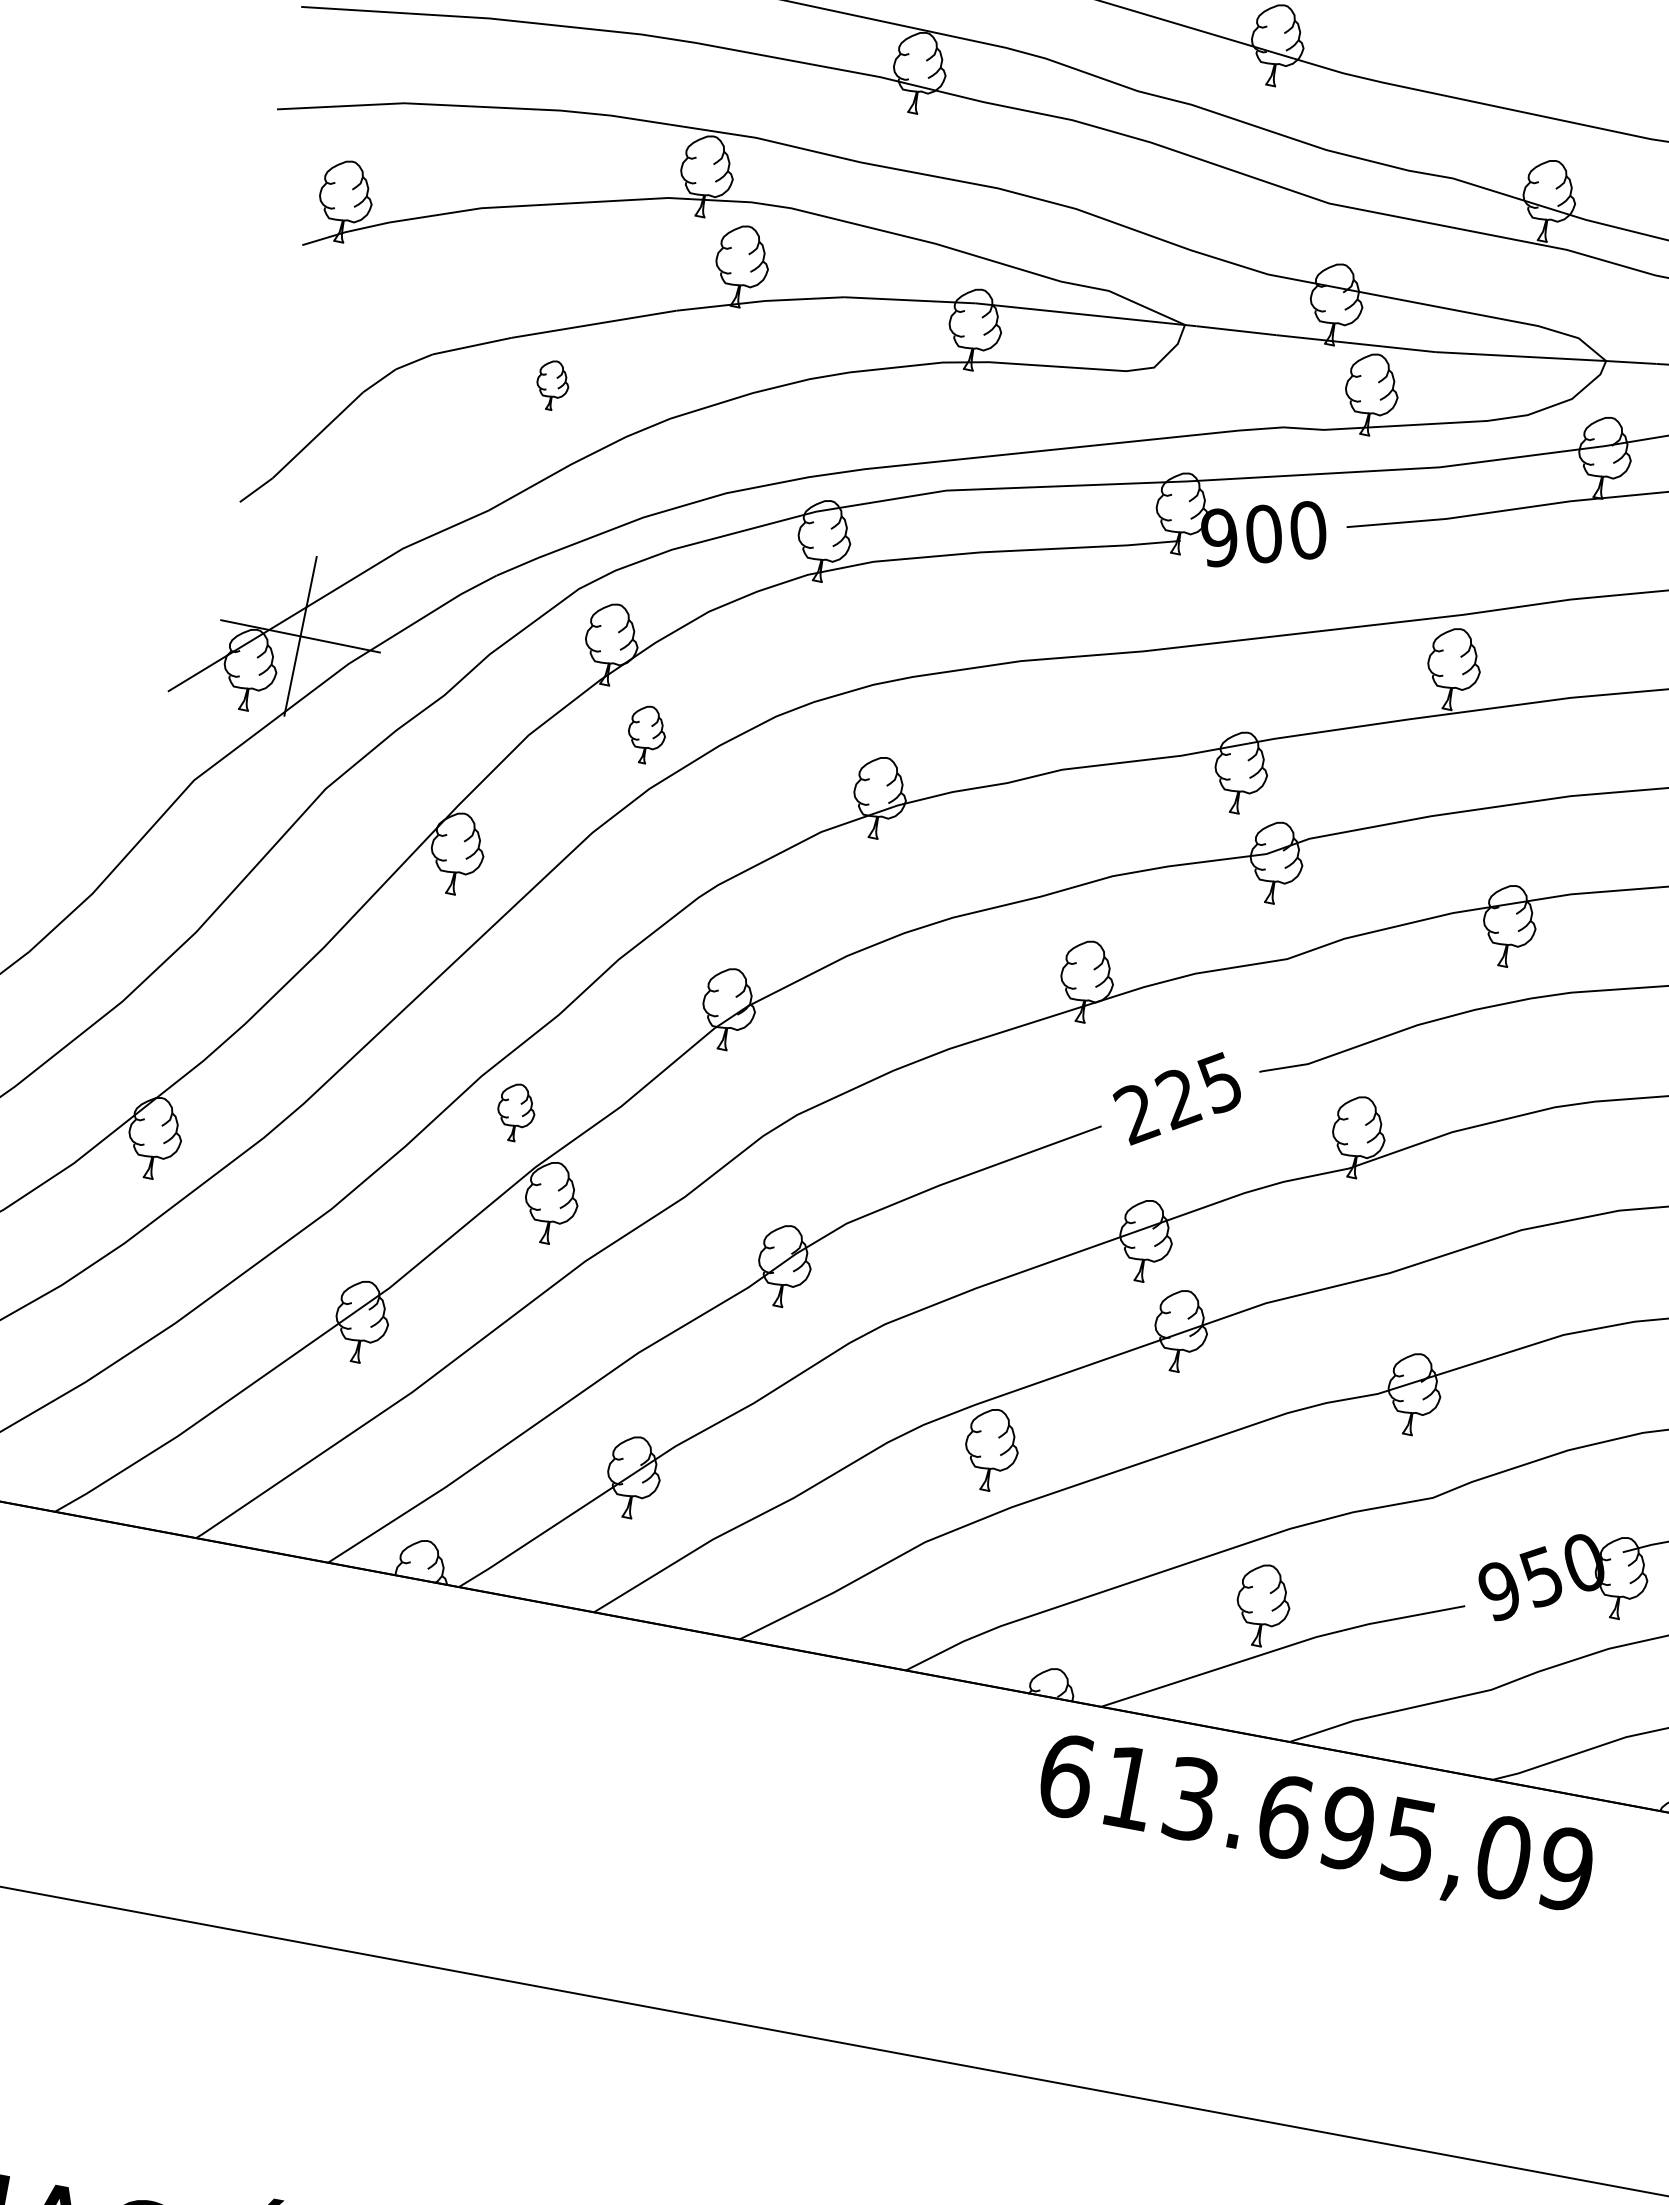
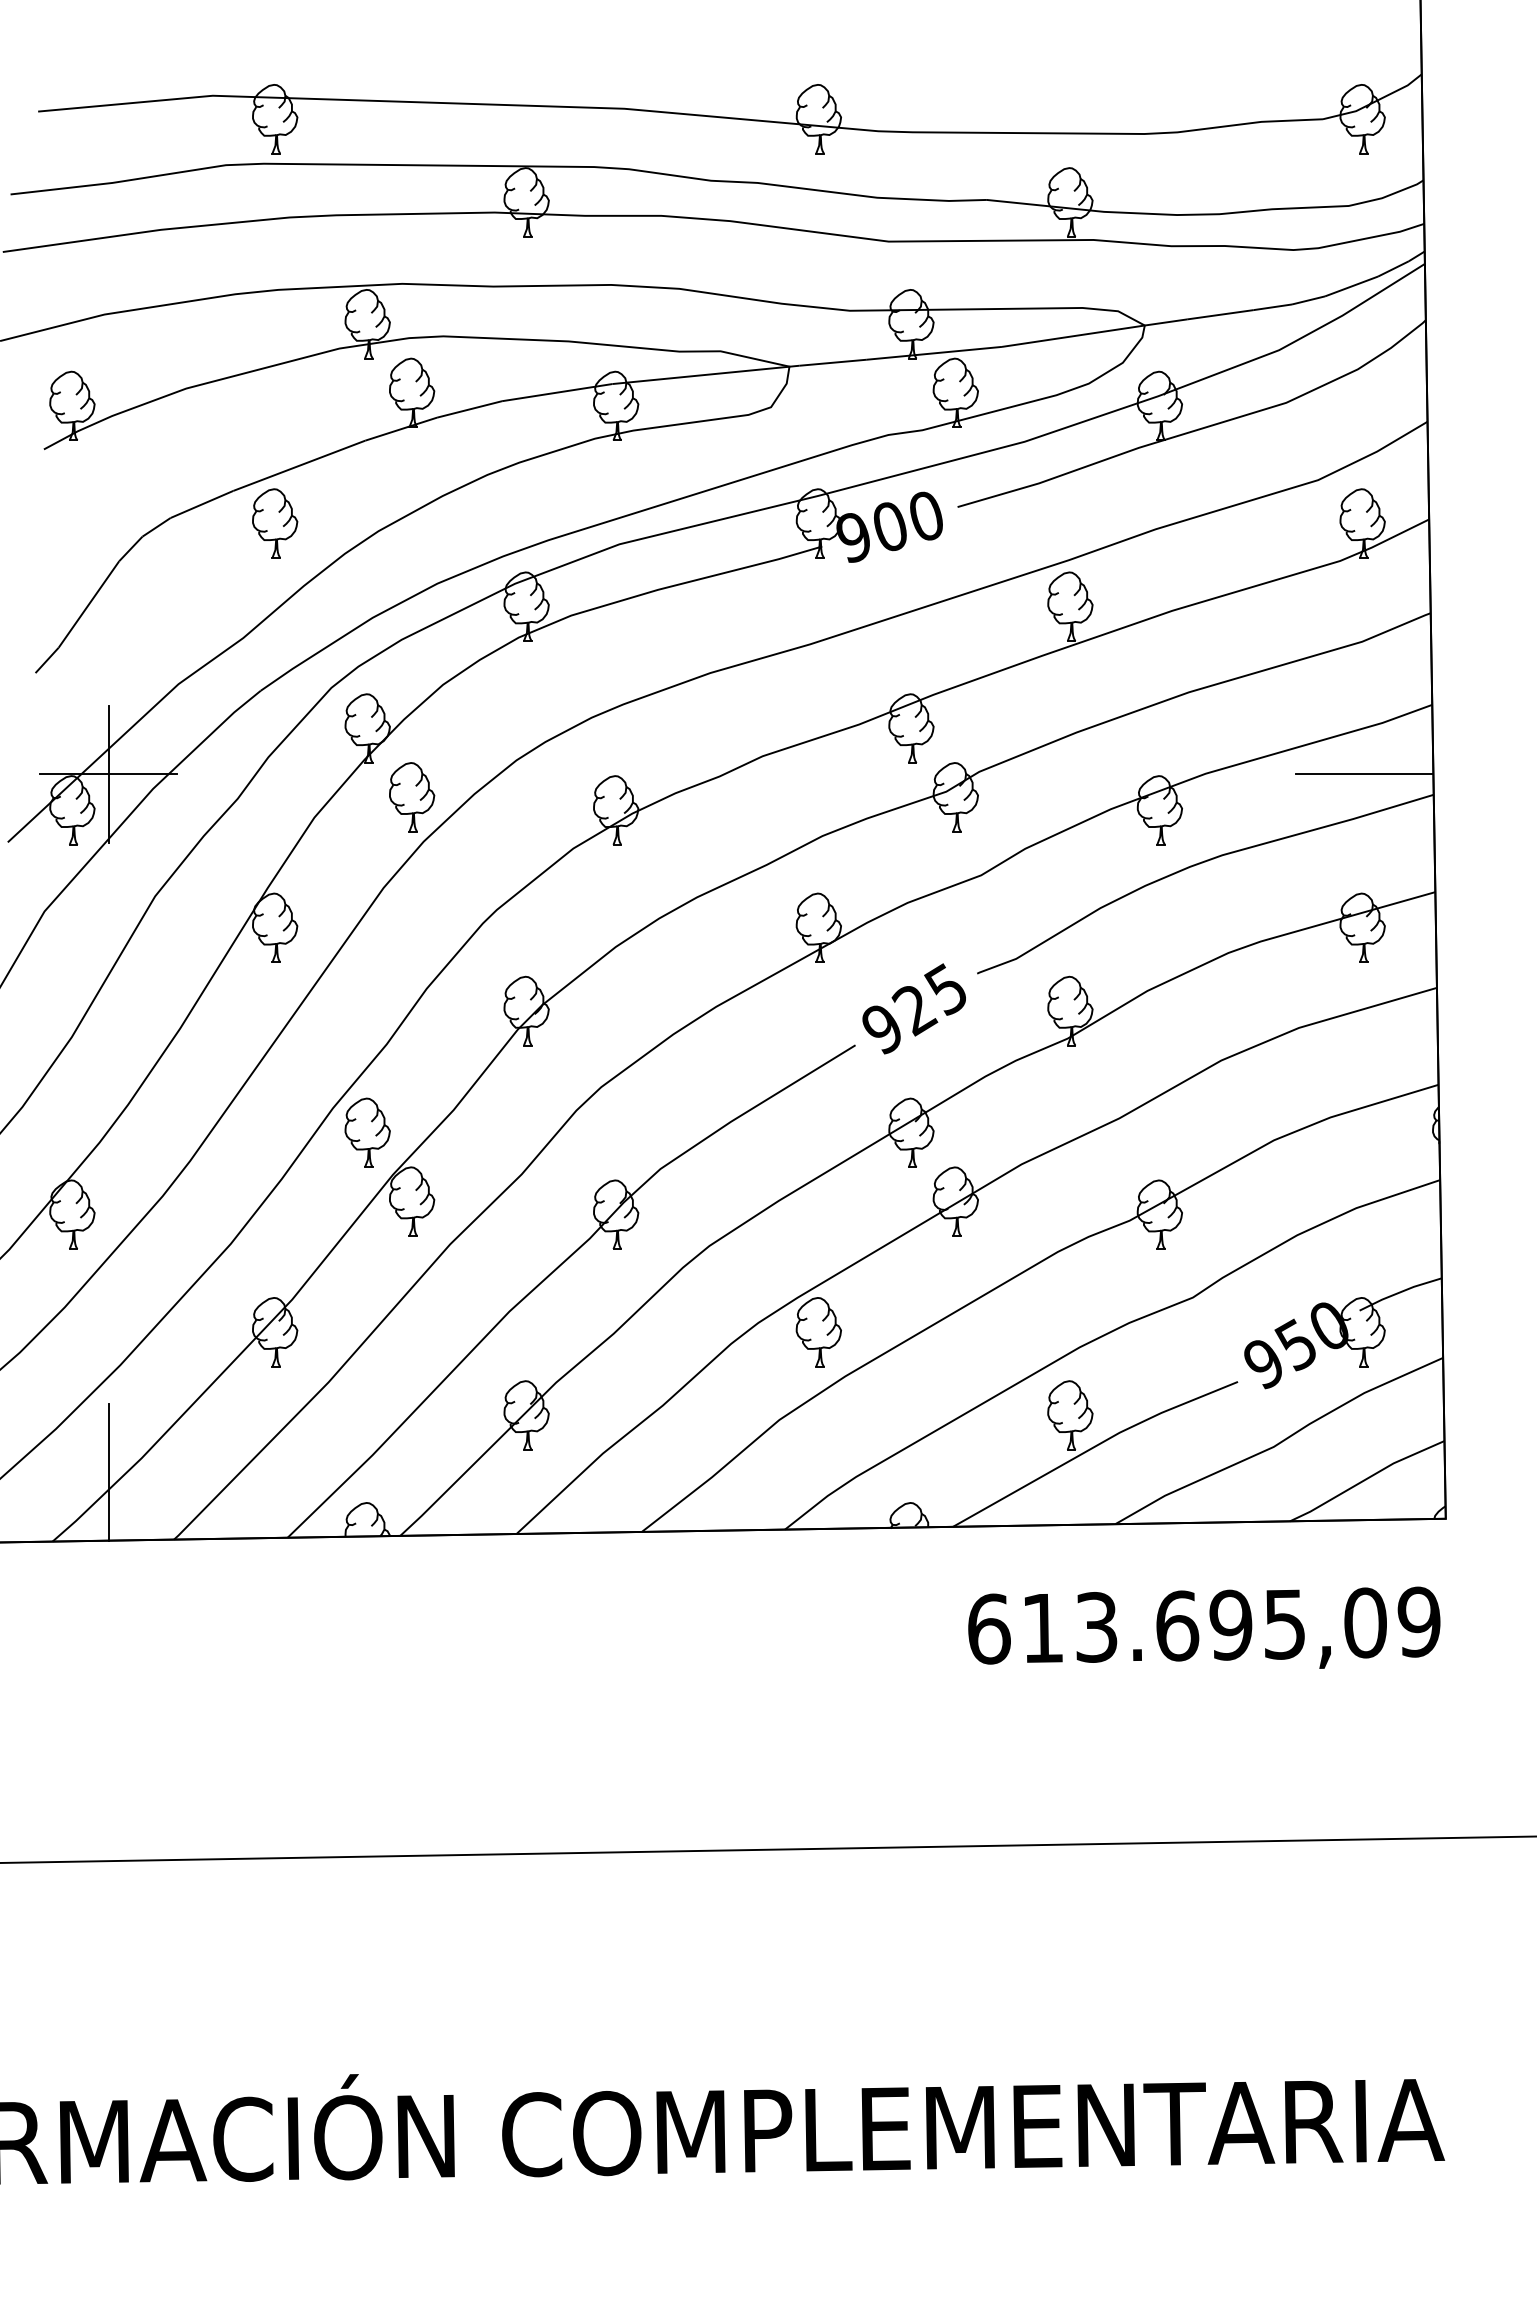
part: (552, 385) -> (275, 523), size x1.67
part: (647, 735) -> (412, 797), size x1.43
part: (516, 1112) -> (367, 1132), size x1.43
text: (1136, 1115) -> (882, 1030), 225 -> 925
line: (136, 1443) -> (108, 1471), added
text: (1316, 1824) -> (1204, 1627), moved

